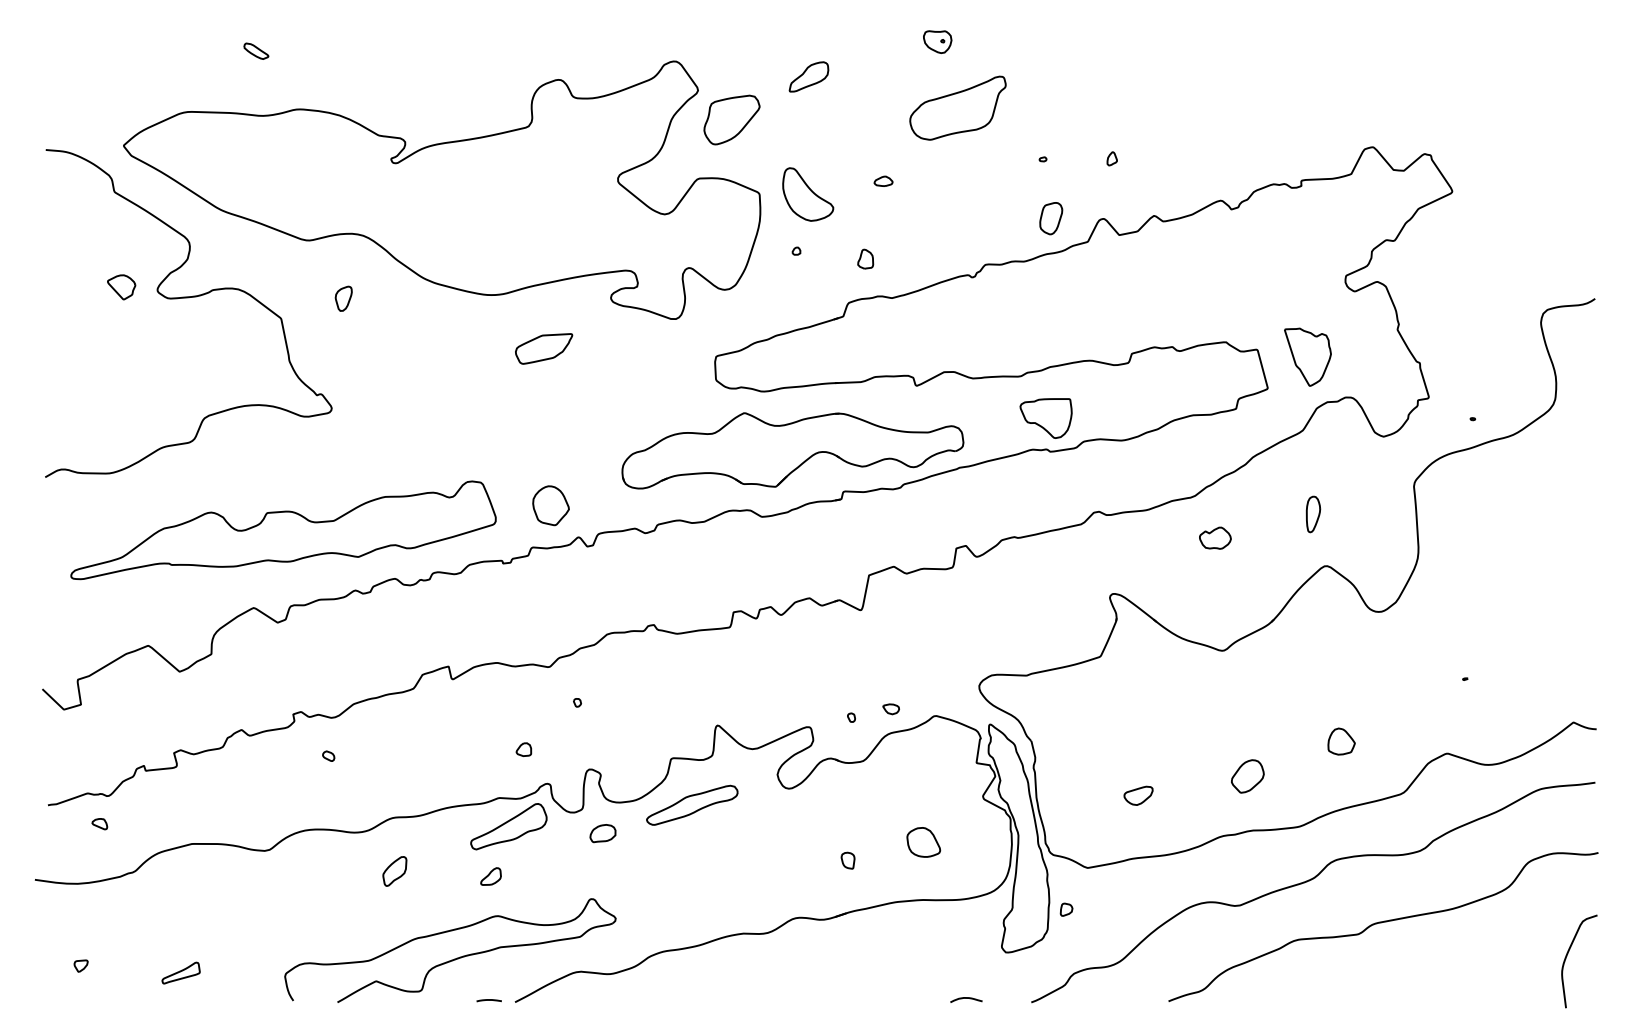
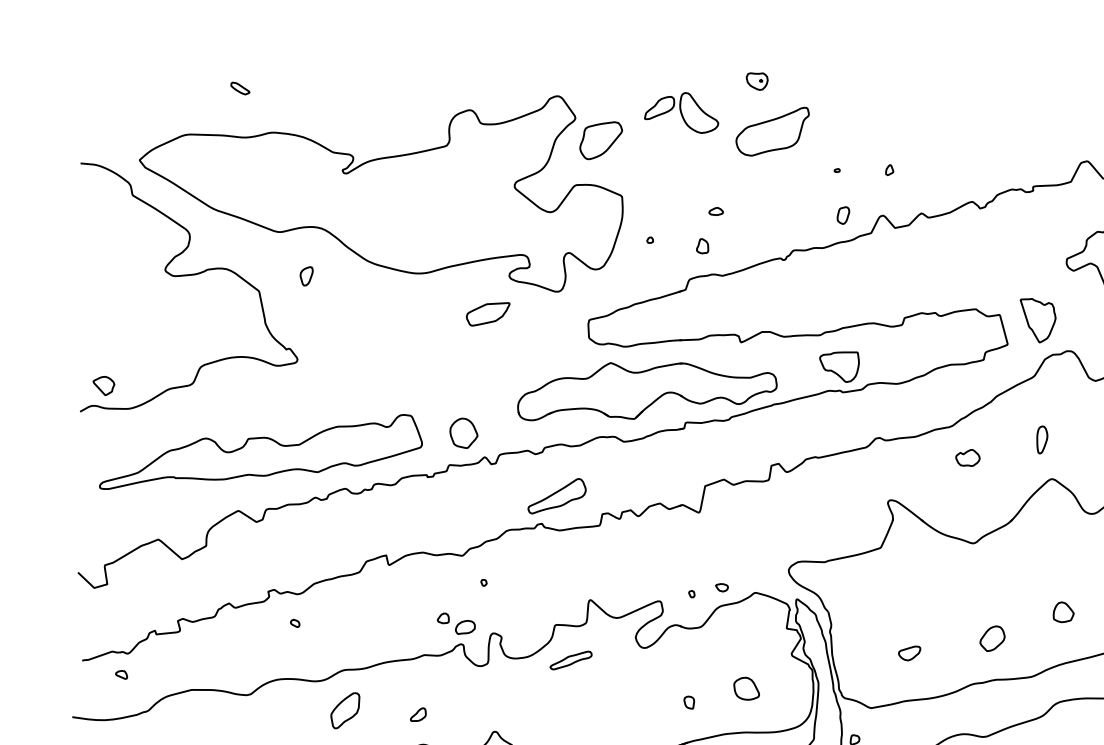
part: (883, 180) -> (716, 210), moved
part: (808, 194) -> (699, 112), moved
part: (1051, 218) -> (843, 215), size x0.7
part: (121, 287) -> (103, 386), moved
part: (544, 348) -> (488, 314), moved
part: (692, 804) -> (571, 660), size x0.6
part: (508, 826) -> (556, 496), moved
part: (602, 833) -> (465, 627), moved
part: (394, 871) -> (345, 710), size x1.6

